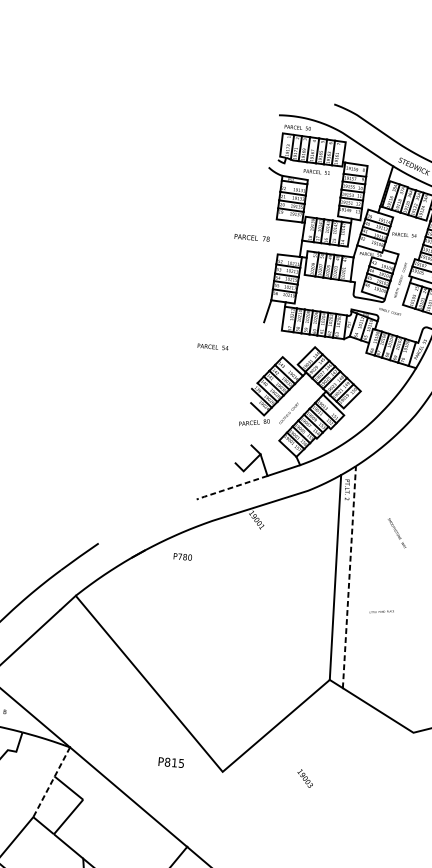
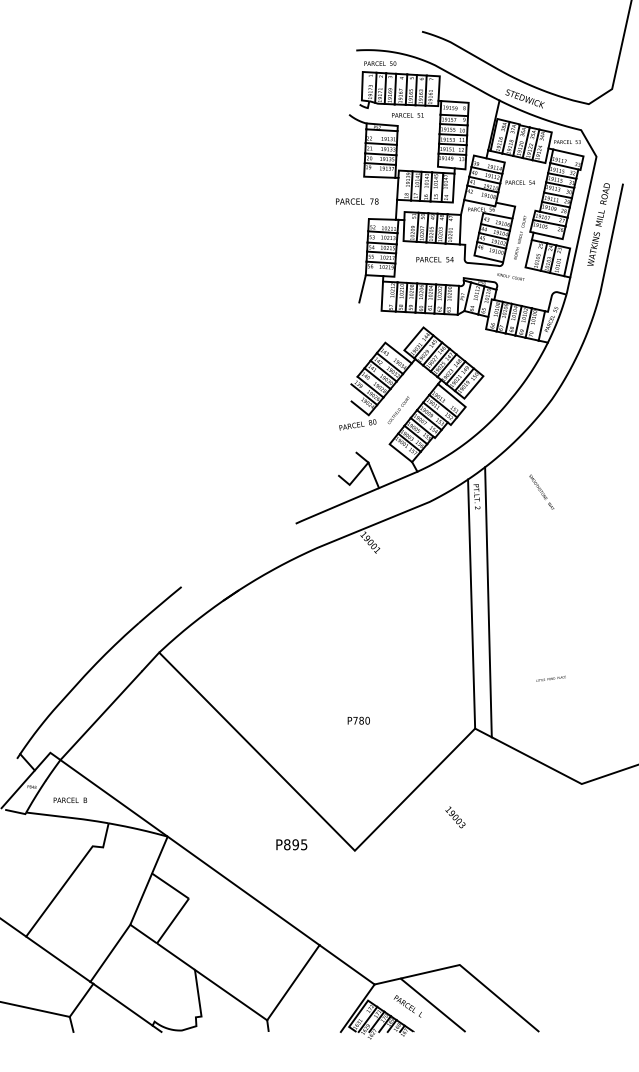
text: (252, 237) -> (357, 201), moved
text: (212, 346) -> (434, 259), moved
line: (230, 488) -> (335, 506), dashed -> solid
text: (397, 532) -> (541, 491), moved
text: (182, 556) -> (358, 720), moved
line: (349, 576) -> (488, 601), dashed -> solid
text: (381, 611) -> (550, 678), moved
text: (174, 762) -> (295, 844), P815 -> P895
text: (305, 778) -> (455, 817), moved
line: (52, 781) -> (149, 879), dashed -> solid

